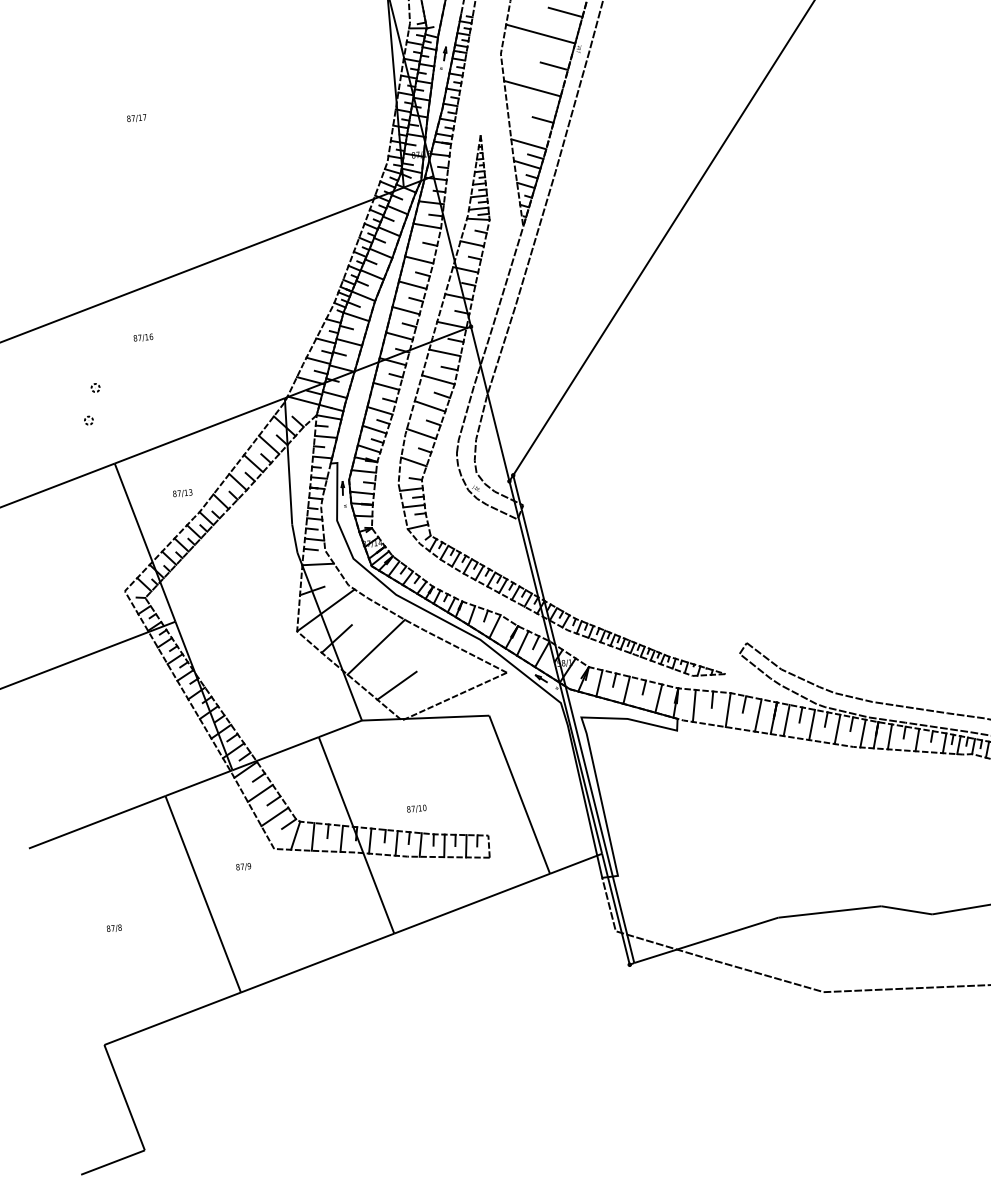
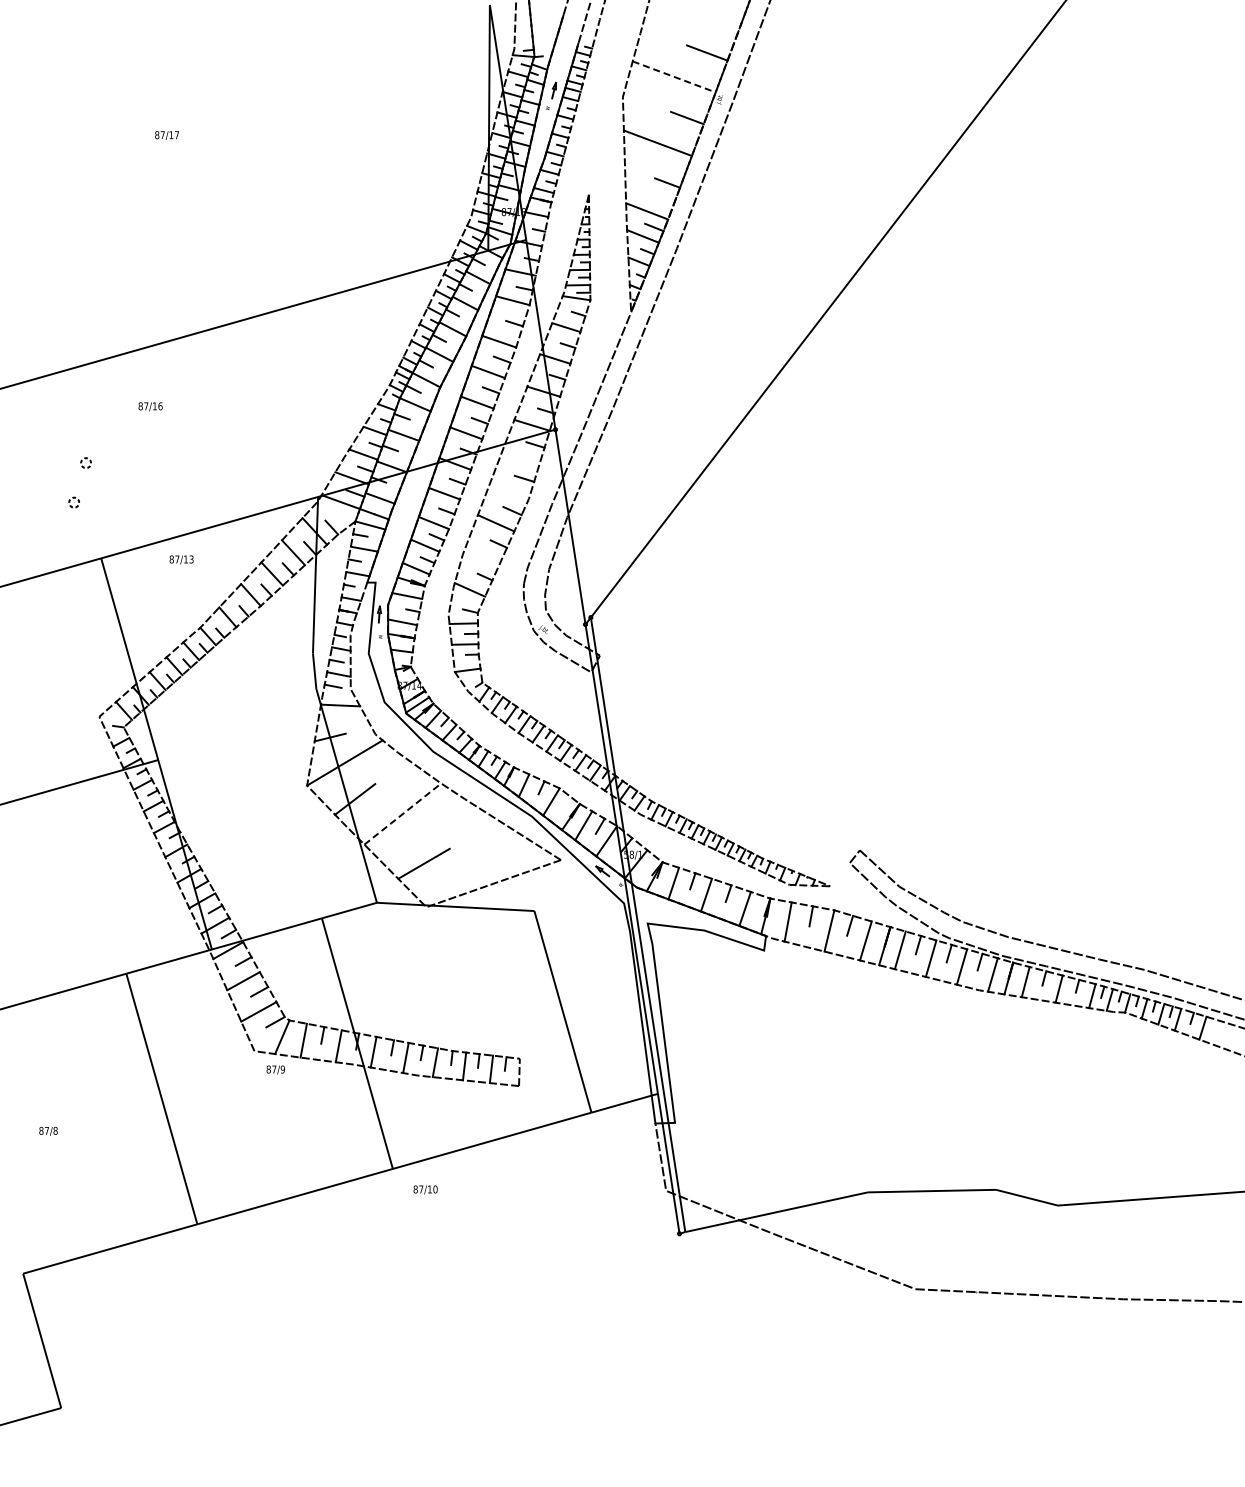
line: (540, 34) -> (674, 77), solid -> dashed
line: (444, 352) -> (520, 458), removed
line: (437, 379) -> (508, 491), removed
line: (421, 434) -> (482, 556), removed
text: (182, 493) -> (181, 559), moved
line: (376, 646) -> (403, 813), solid -> dashed
text: (416, 808) -> (425, 1189), moved
text: (243, 866) -> (275, 1069), moved

